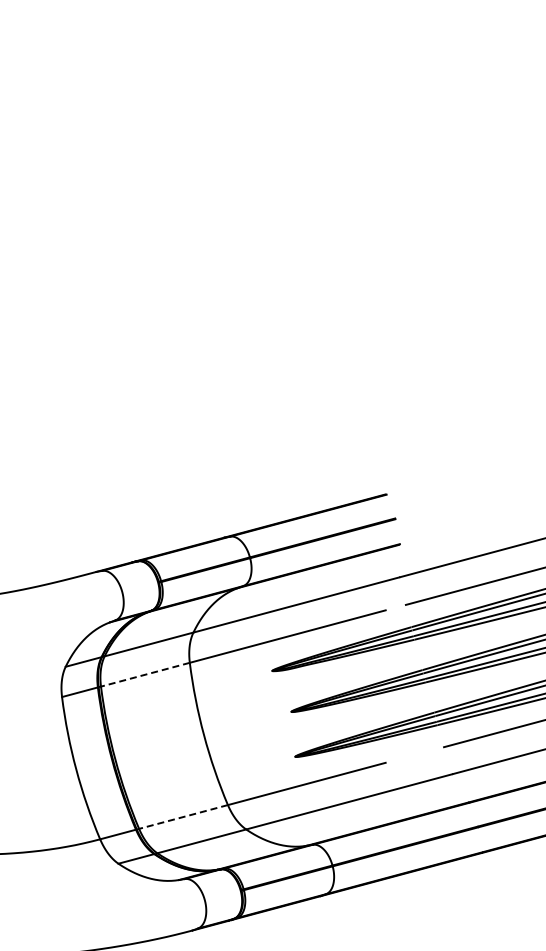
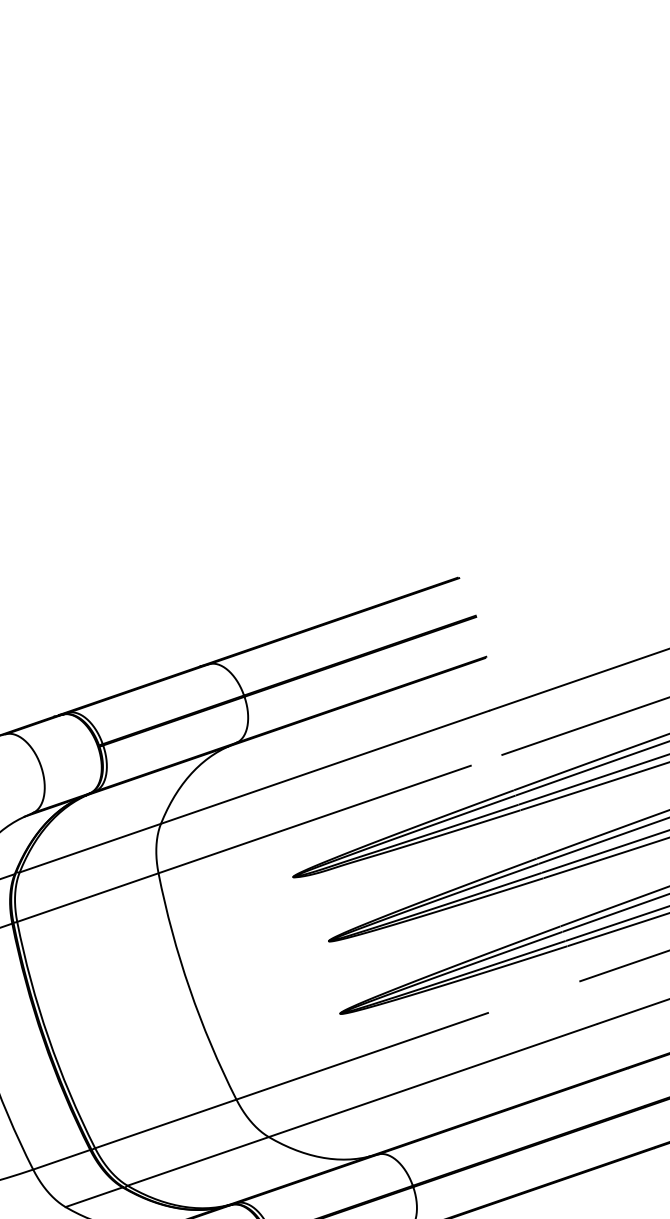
line: (145, 674) -> (88, 897), dashed -> solid
line: (183, 816) -> (165, 1123), dashed -> solid

